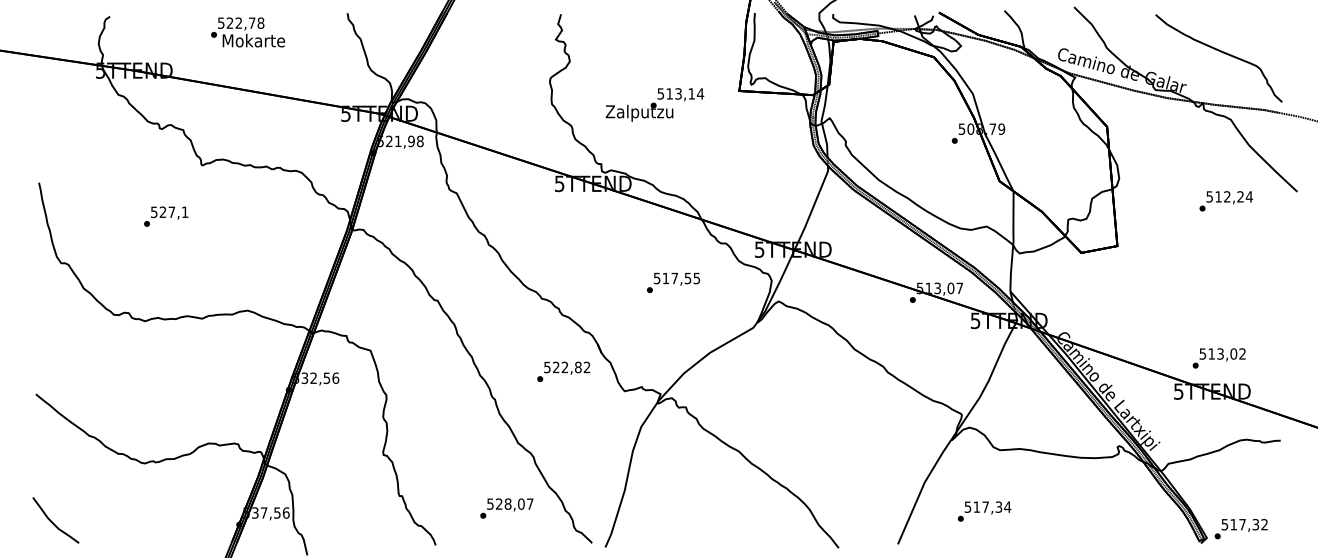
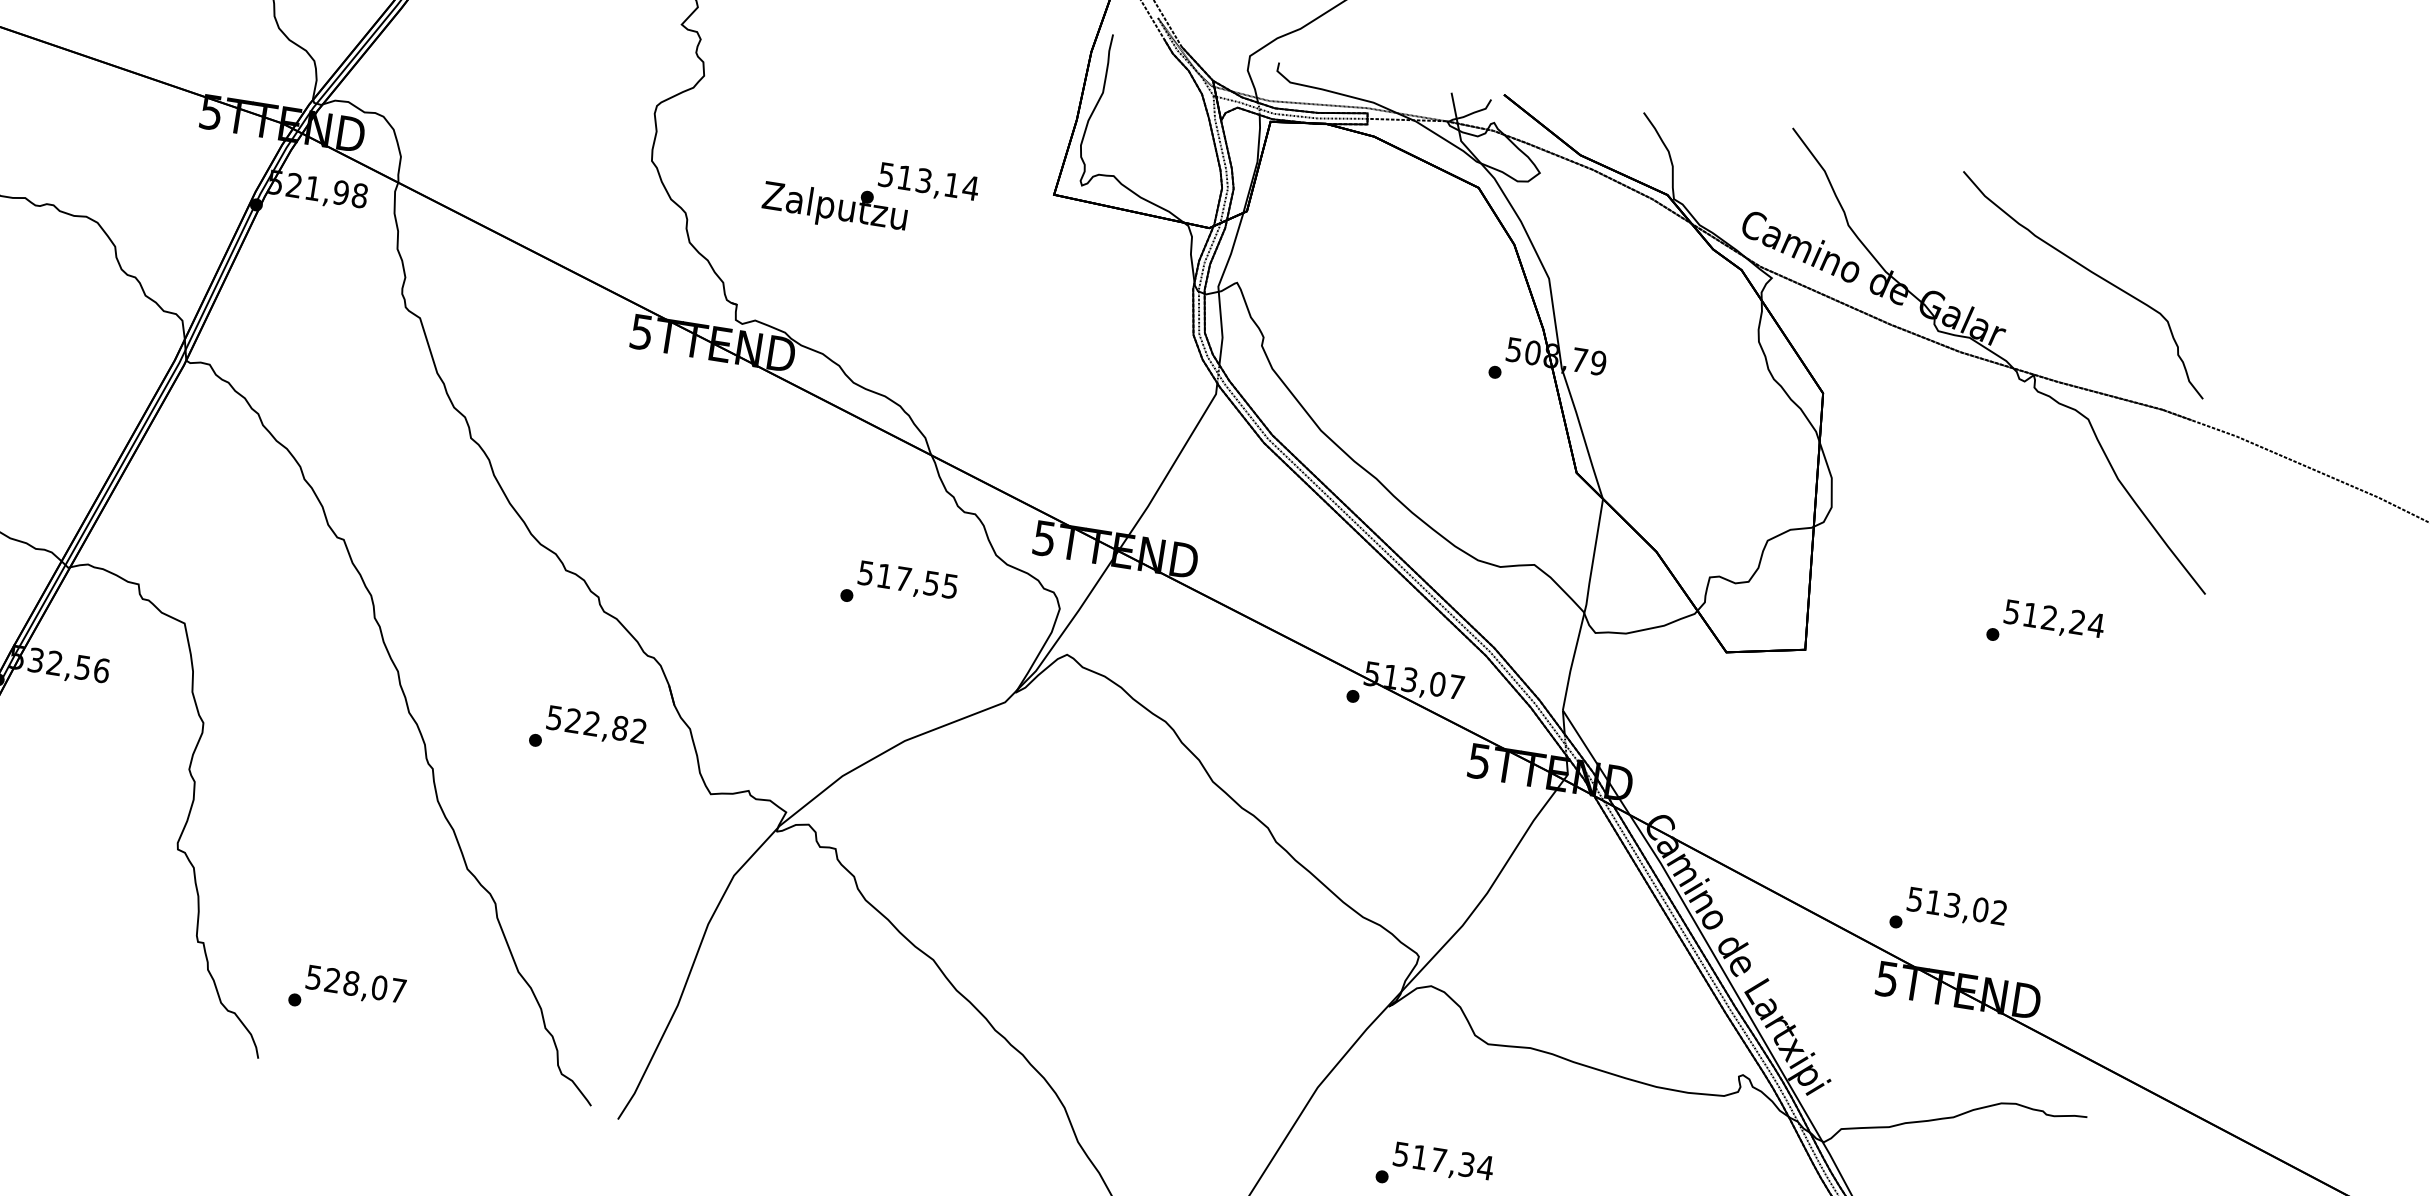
text: (1226, 201) -> (2046, 627), moved
text: (673, 283) -> (899, 589), moved
text: (1218, 358) -> (1946, 914), moved
text: (506, 508) -> (346, 992), moved

